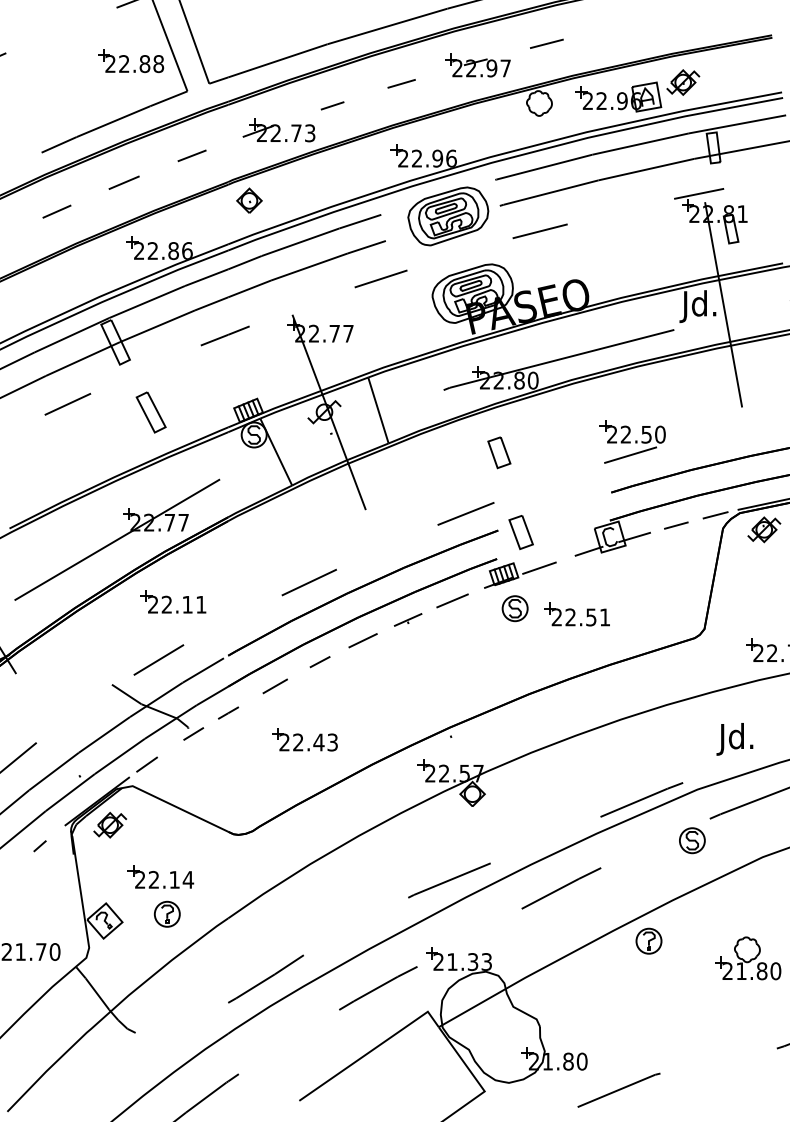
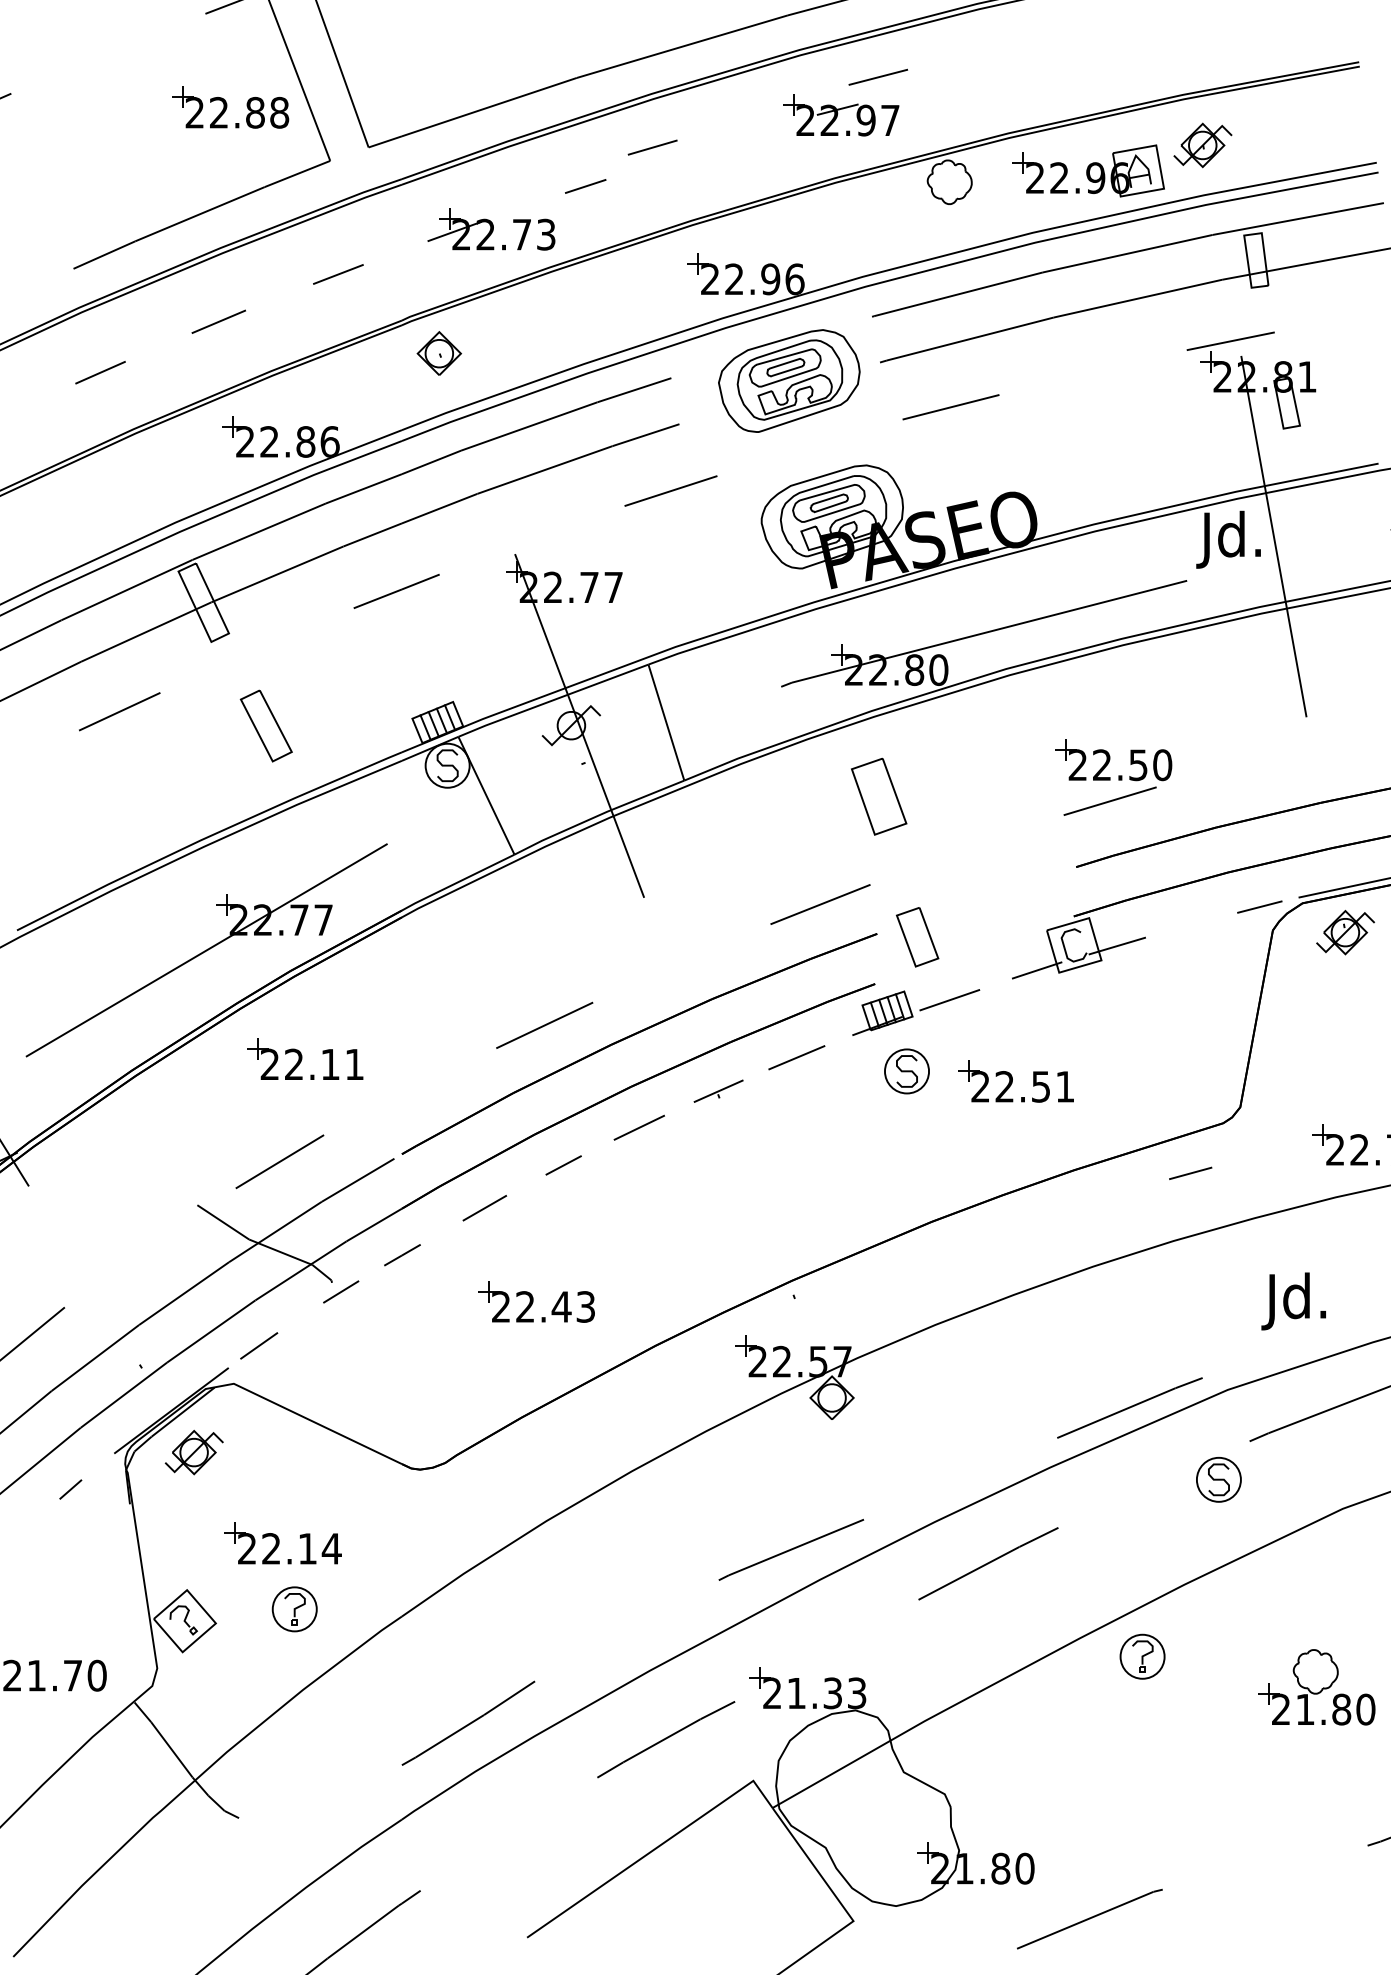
line: (546, 43) -> (877, 76), moved
line: (401, 83) -> (652, 147), moved
part: (499, 452) -> (879, 796), size x1.4
line: (676, 525) -> (1190, 1173), moved

